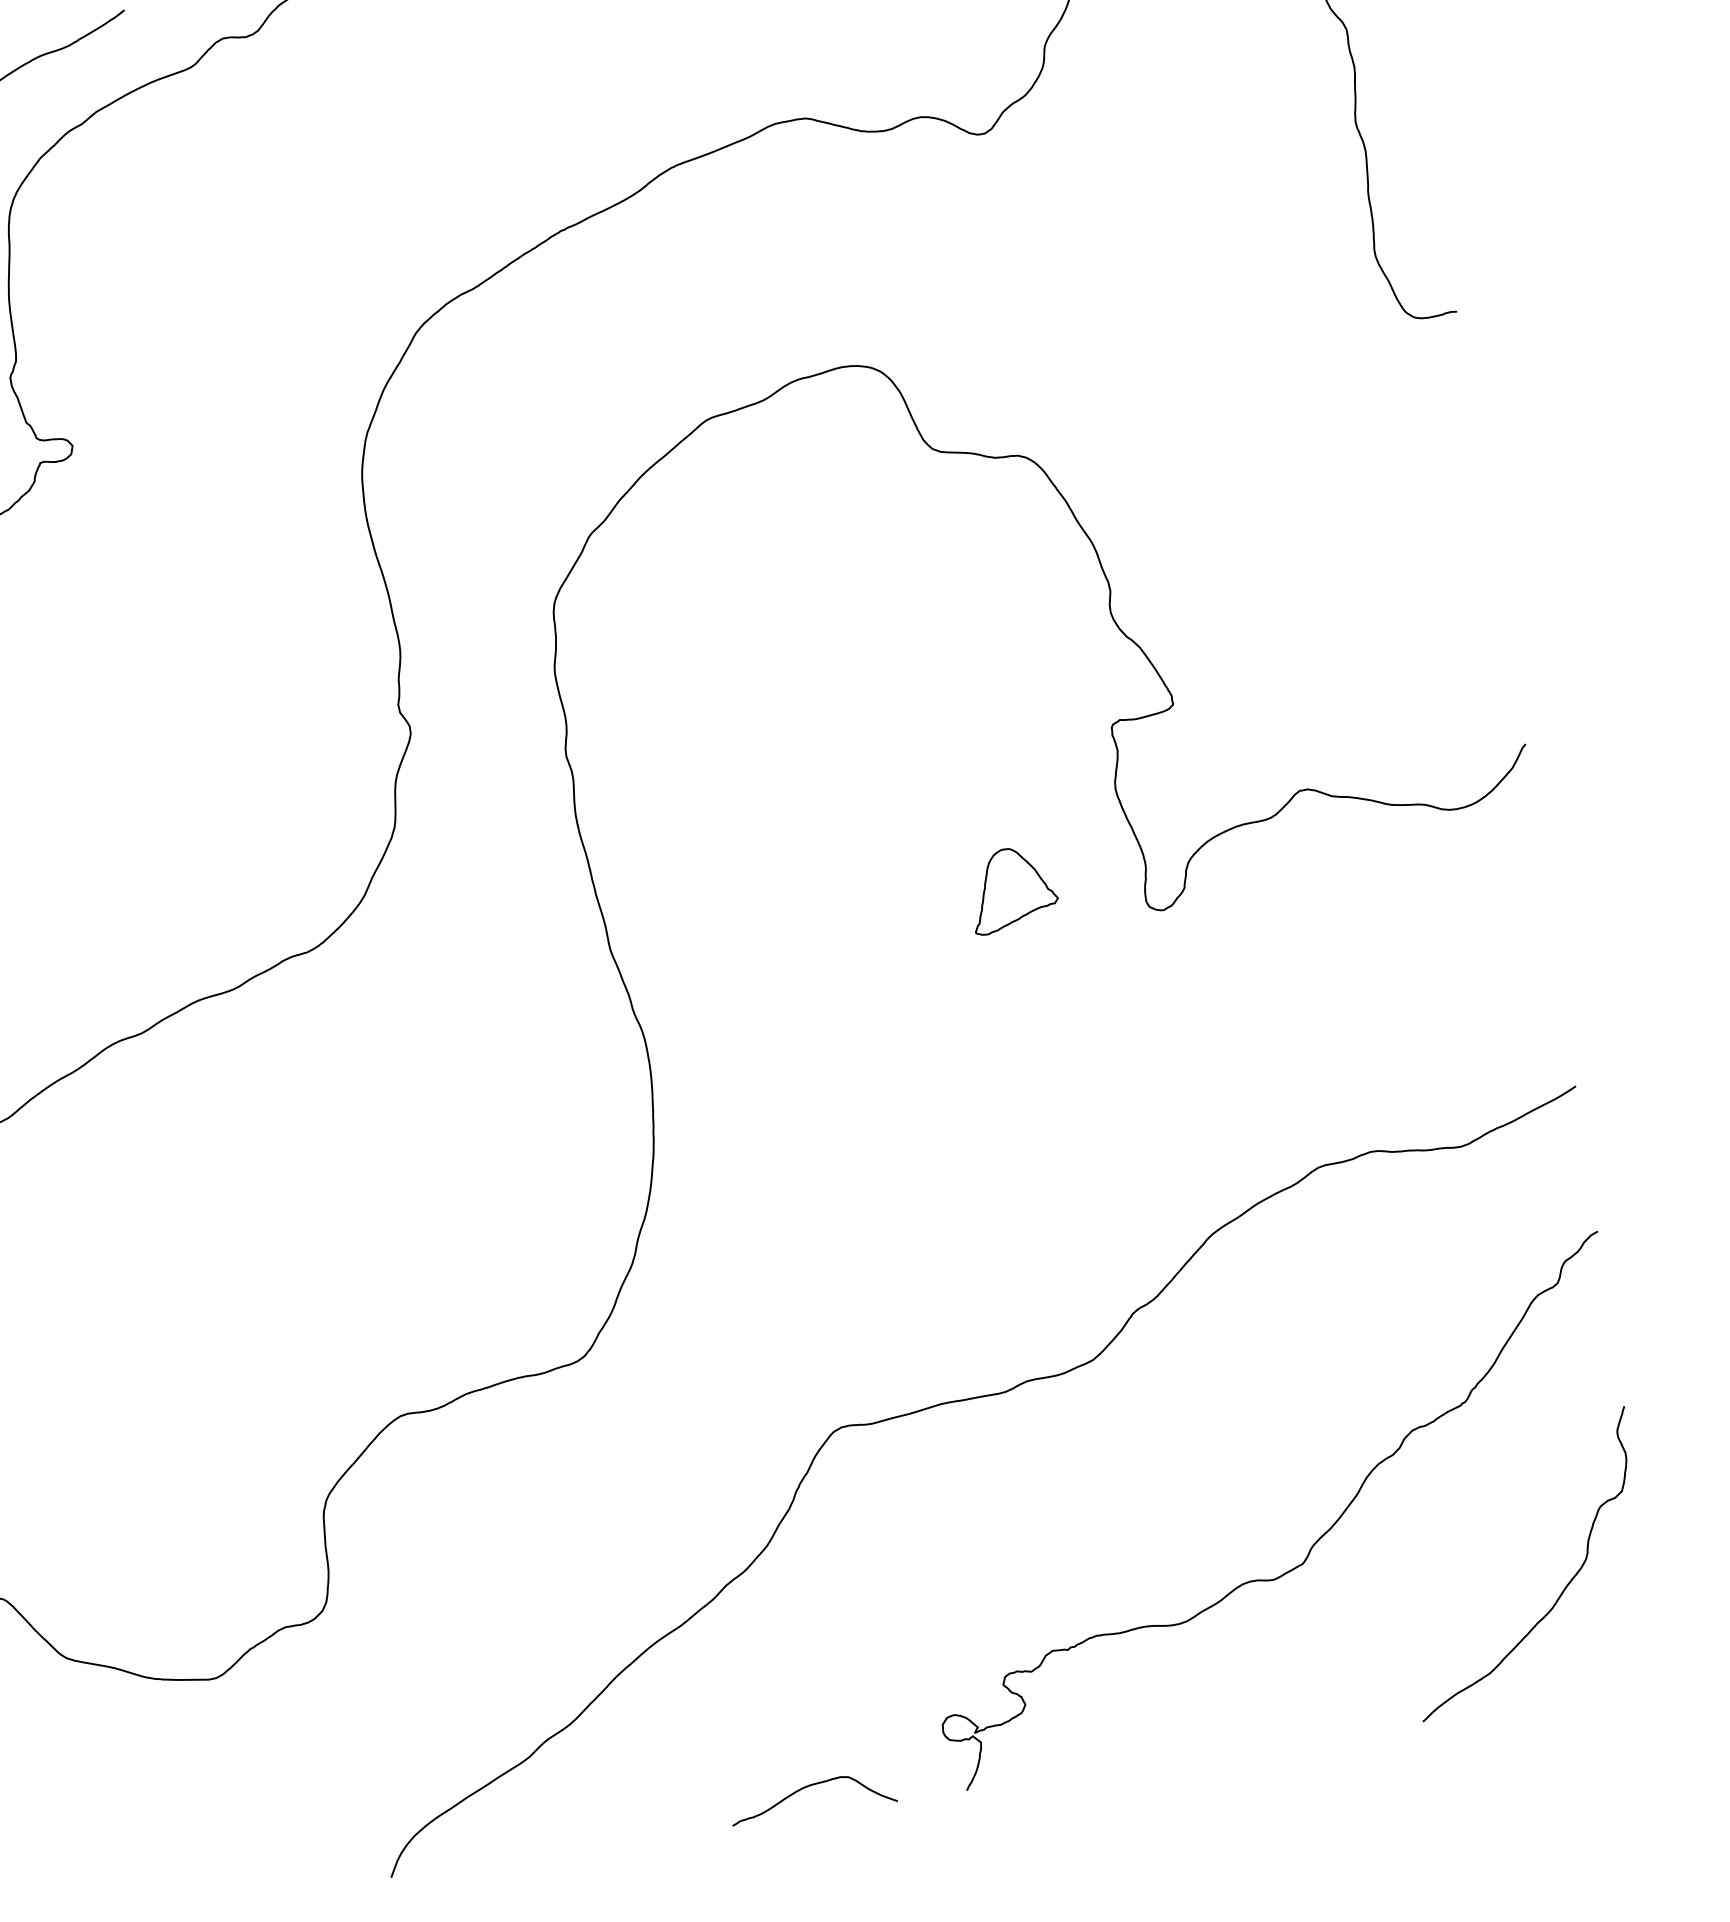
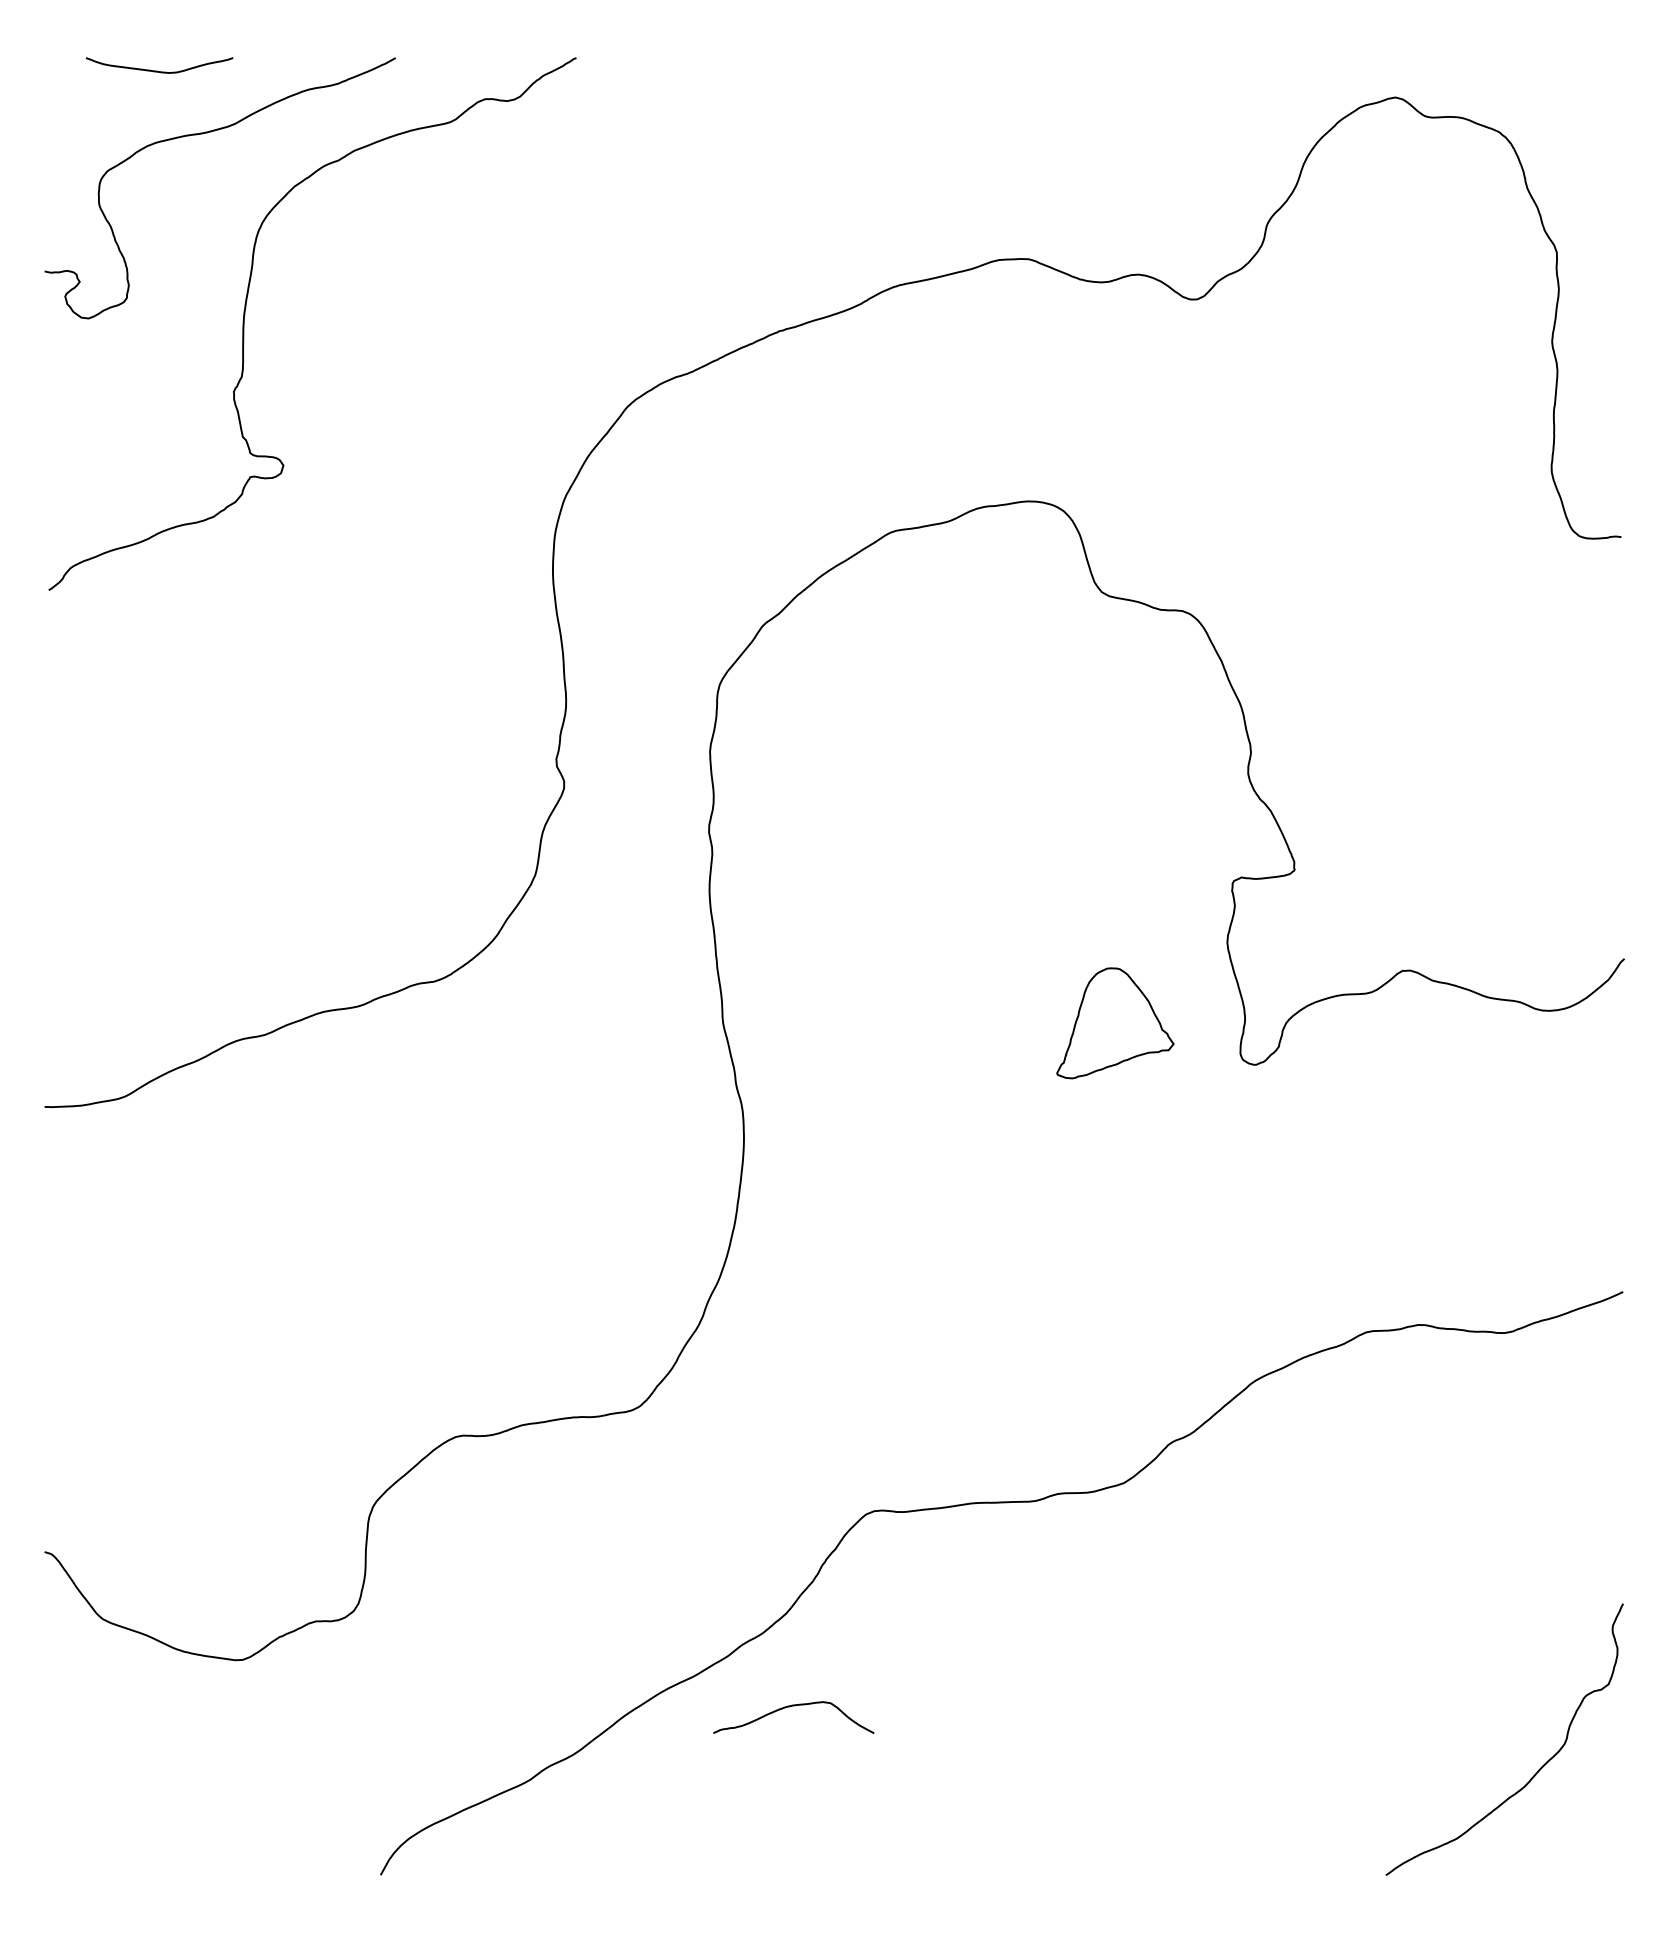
part: (1012, 889) -> (1114, 1023), size x1.4
curve: (1313, 1543) -> (1307, 1689), removed
curve: (806, 1787) -> (789, 1707), moved

